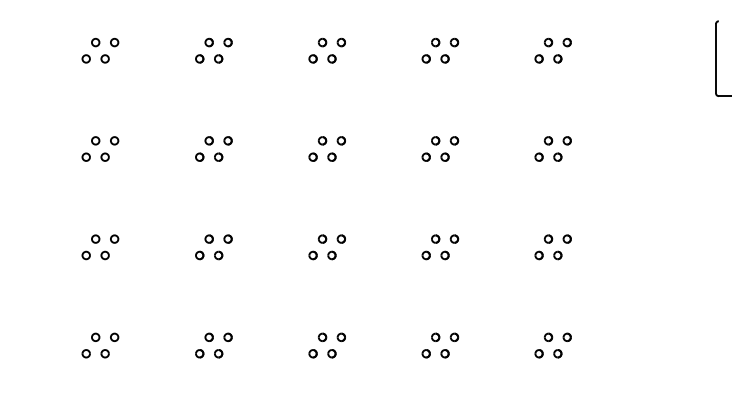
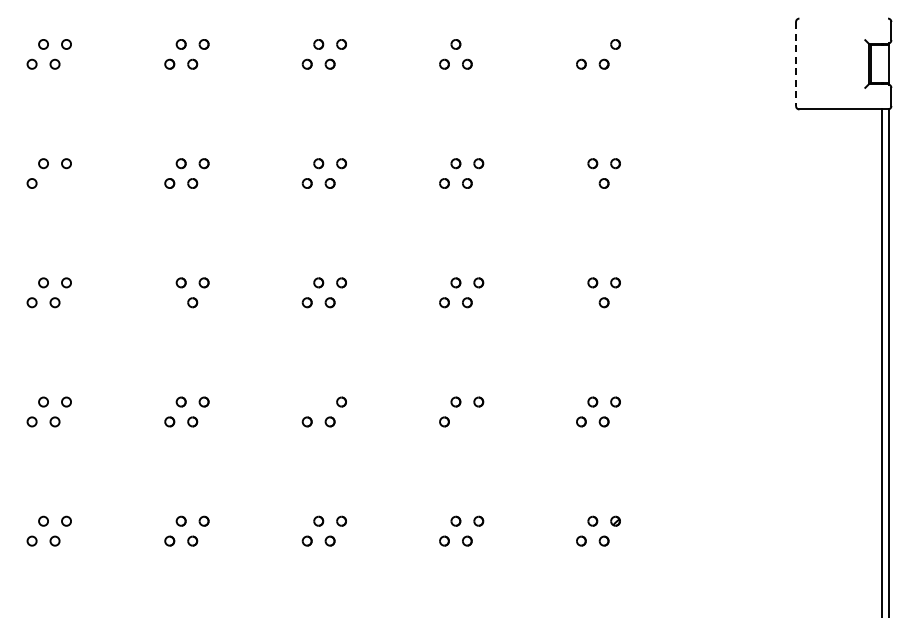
part: (454, 42) -> (478, 44), removed
part: (548, 42) -> (592, 44), removed
line: (716, 59) -> (796, 64), solid -> dashed
circle: (104, 157) -> (54, 183), removed
part: (539, 157) -> (581, 183), removed
part: (199, 255) -> (169, 302), removed
part: (539, 255) -> (581, 302), removed
part: (322, 336) -> (318, 401), removed
part: (445, 353) -> (467, 421), removed

